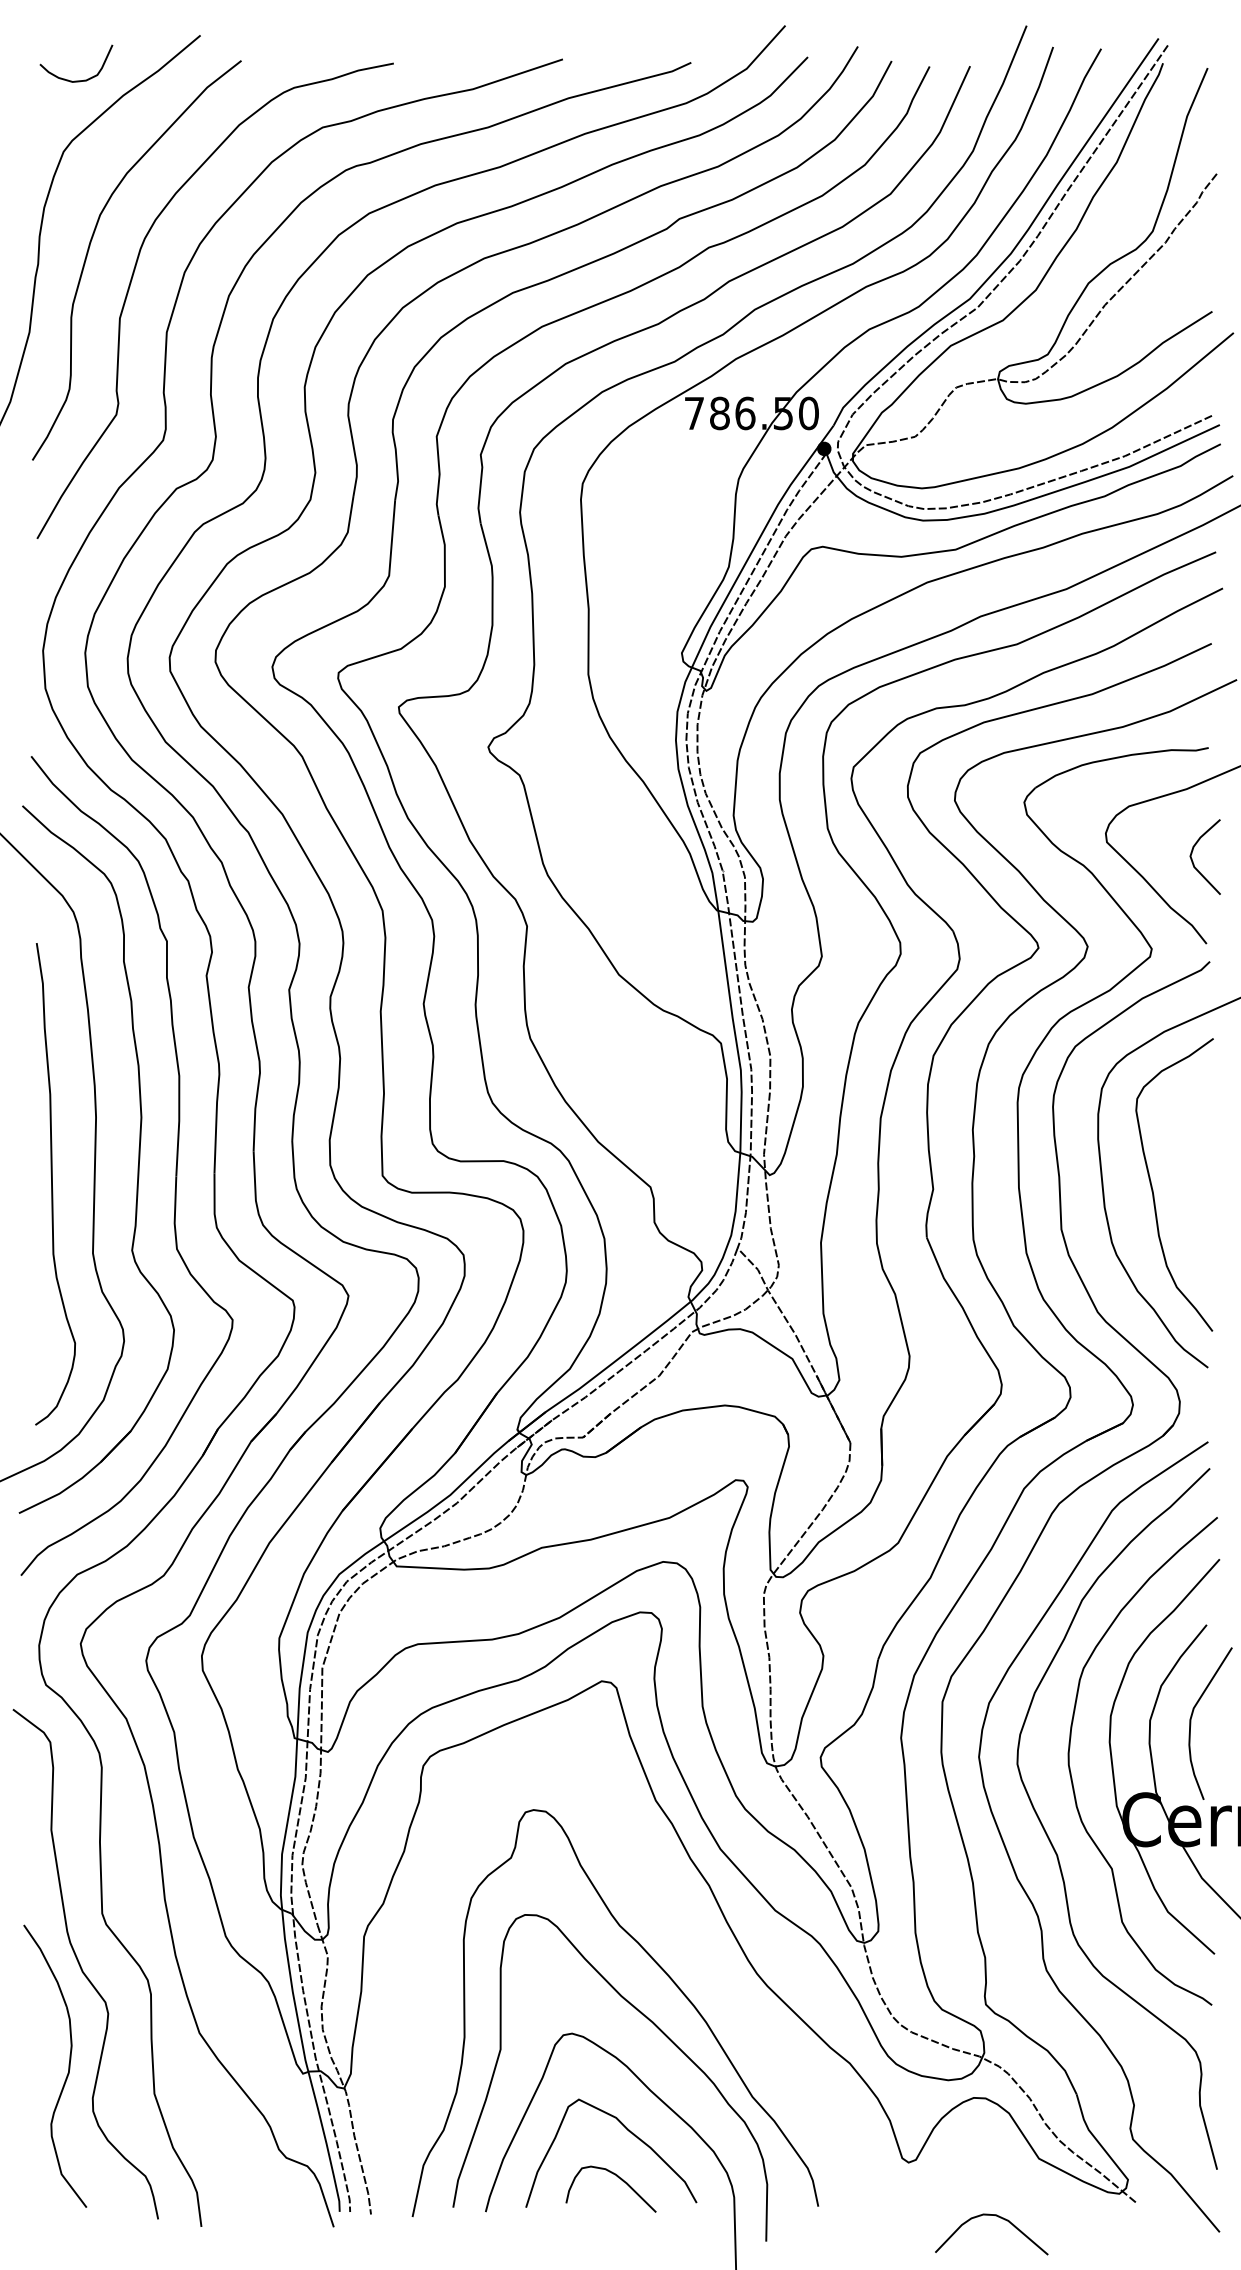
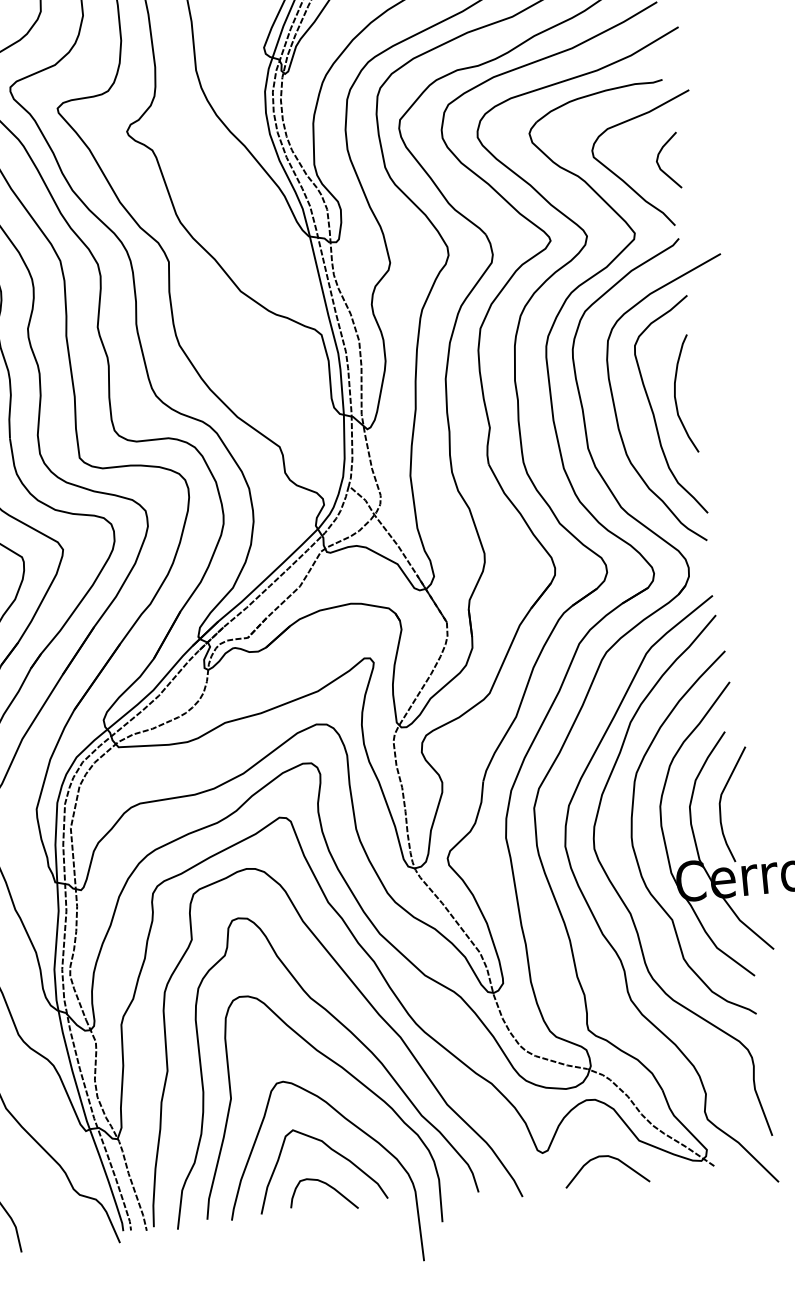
curve: (1185, 1167) -> (675, 393), added
curve: (694, 1937) -> (367, 1001), added
curve: (1000, 2218) -> (612, 1158), moved

